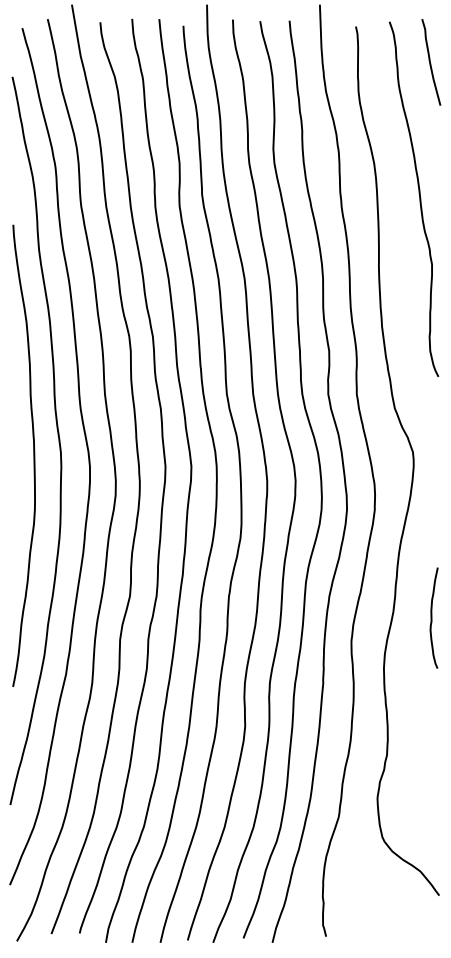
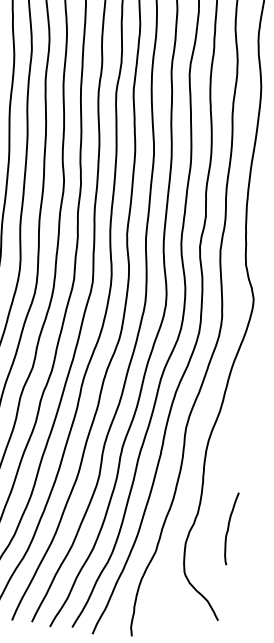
curve: (432, 617) -> (229, 527), moved

